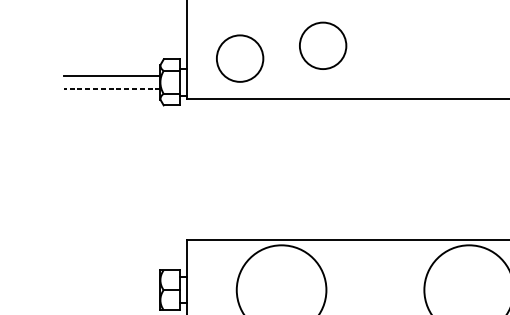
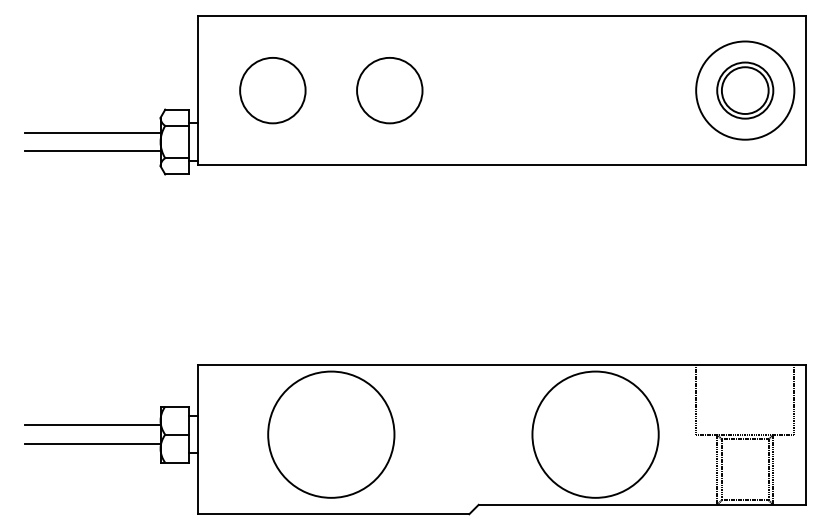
circle: (239, 58) -> (272, 90), moved
line: (112, 89) -> (92, 151), dashed -> solid
line: (112, 283) -> (92, 425), added
line: (112, 297) -> (92, 444), added

